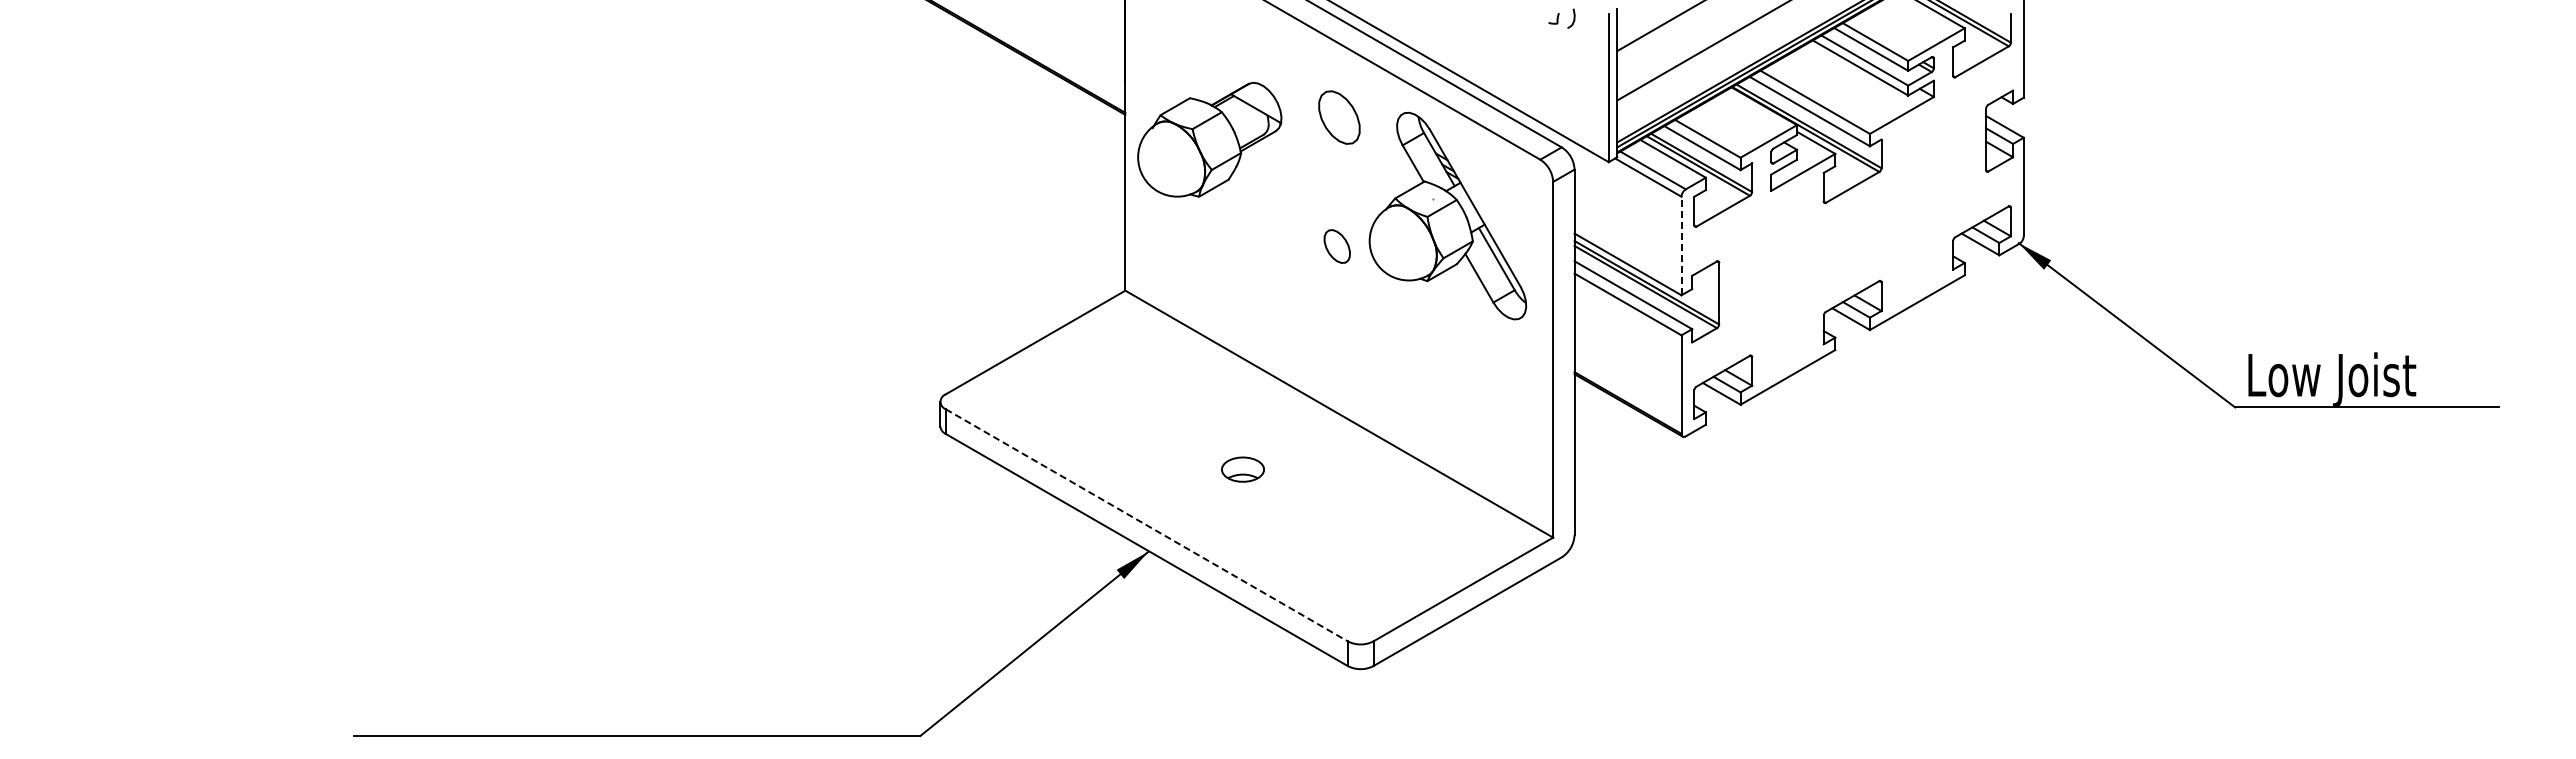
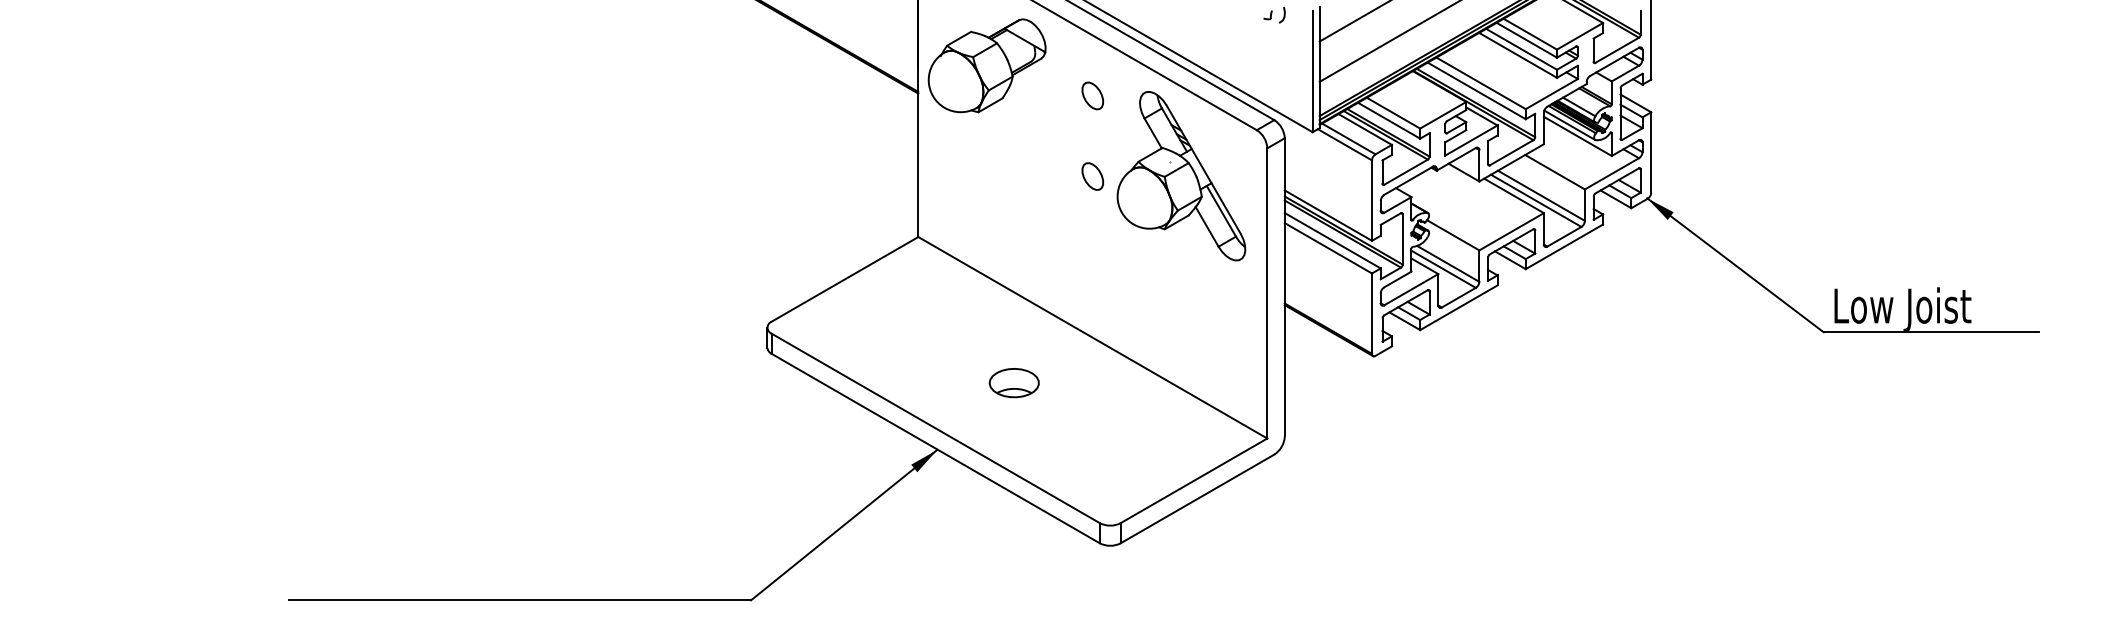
part: (1338, 117) -> (1092, 95), size x0.62
part: (1209, 139) -> (986, 65), moved
part: (1852, 217) -> (1511, 177), added
line: (1681, 245) -> (1372, 200), dashed -> solid
part: (1336, 246) -> (1092, 176), moved
part: (1242, 469) -> (1013, 382), size x1.43
line: (1147, 525) -> (936, 428), dashed -> solid

